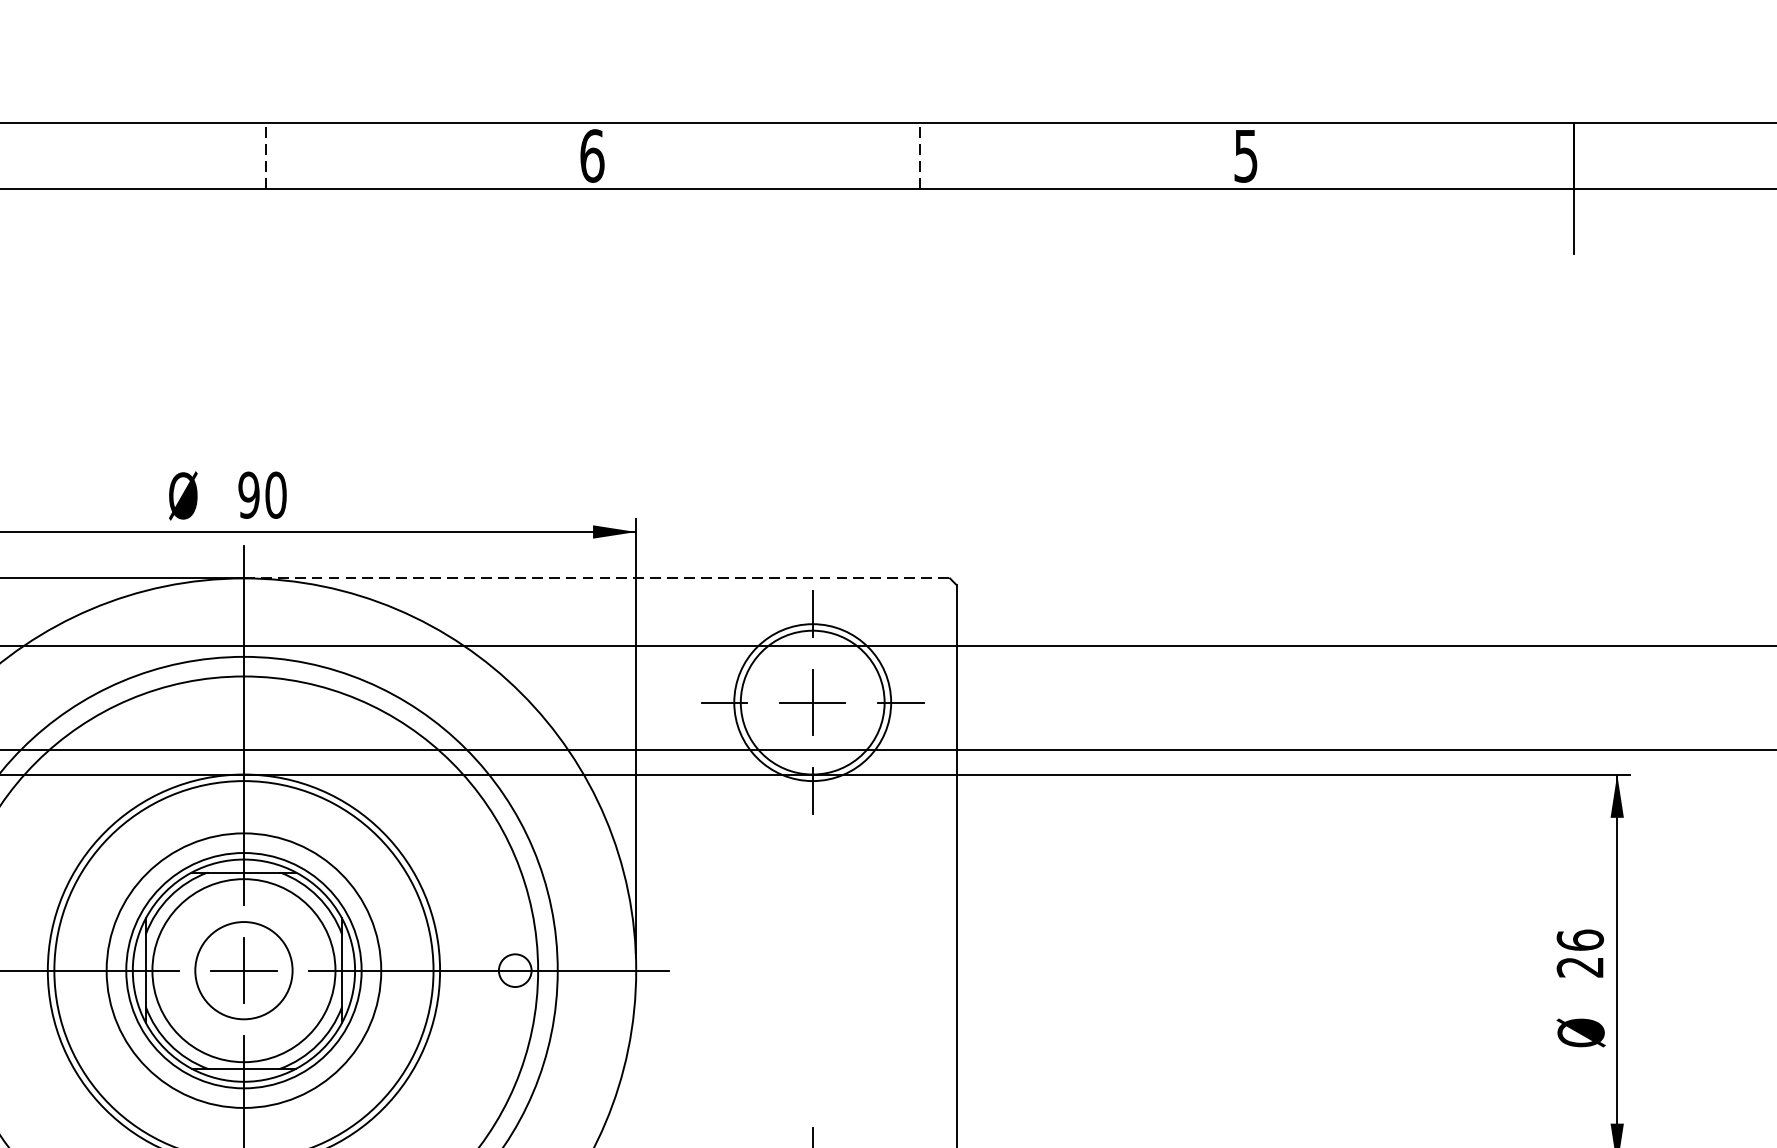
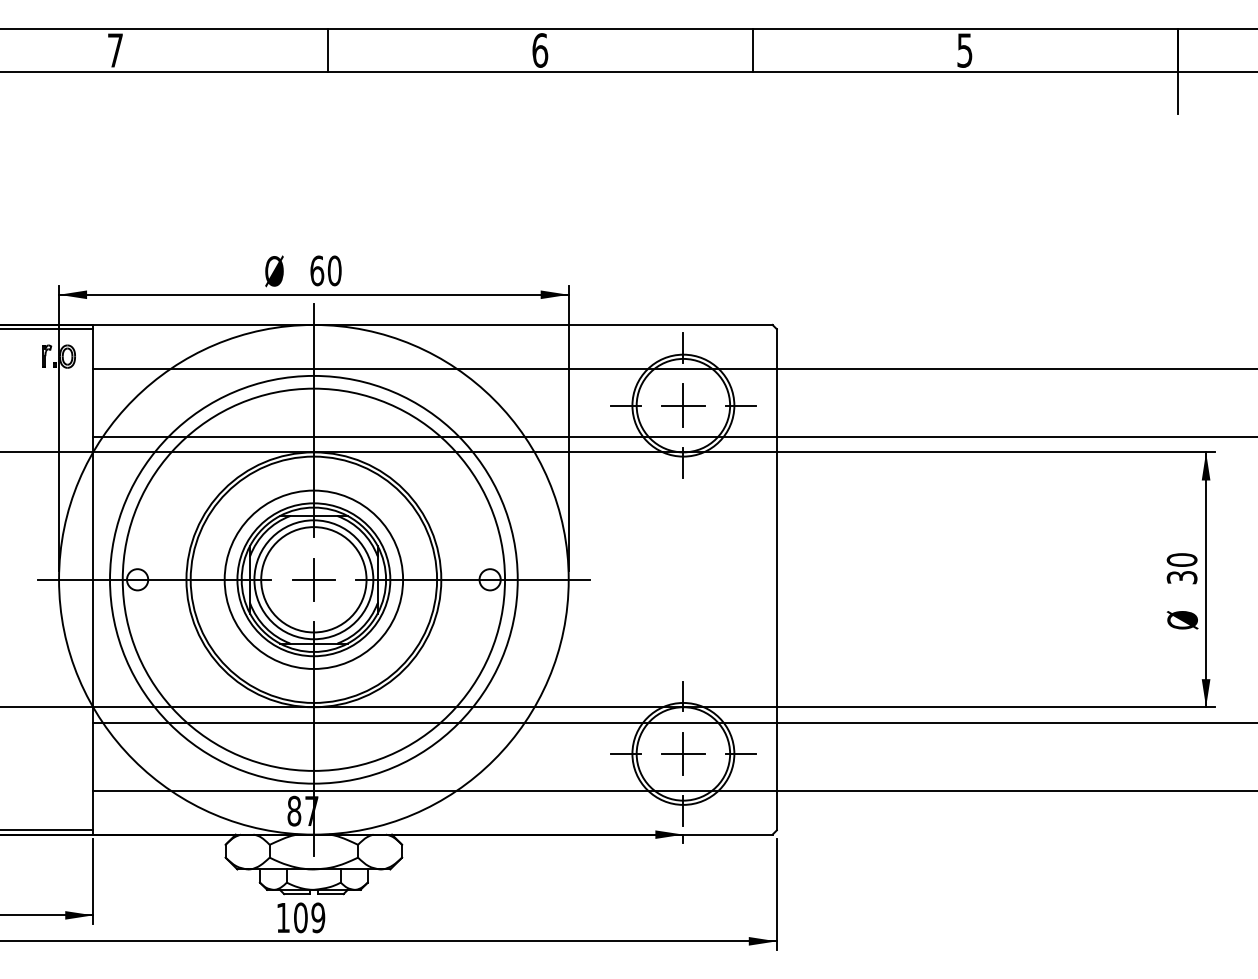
line: (266, 154) -> (328, 49), dashed -> solid
line: (919, 154) -> (752, 49), dashed -> solid
text: (249, 494) -> (317, 270), 90 -> 60
line: (597, 577) -> (543, 324), dashed -> solid
text: (1579, 953) -> (1181, 568), 26 -> 30
circle: (243, 970) -> (313, 579), size x1.67

